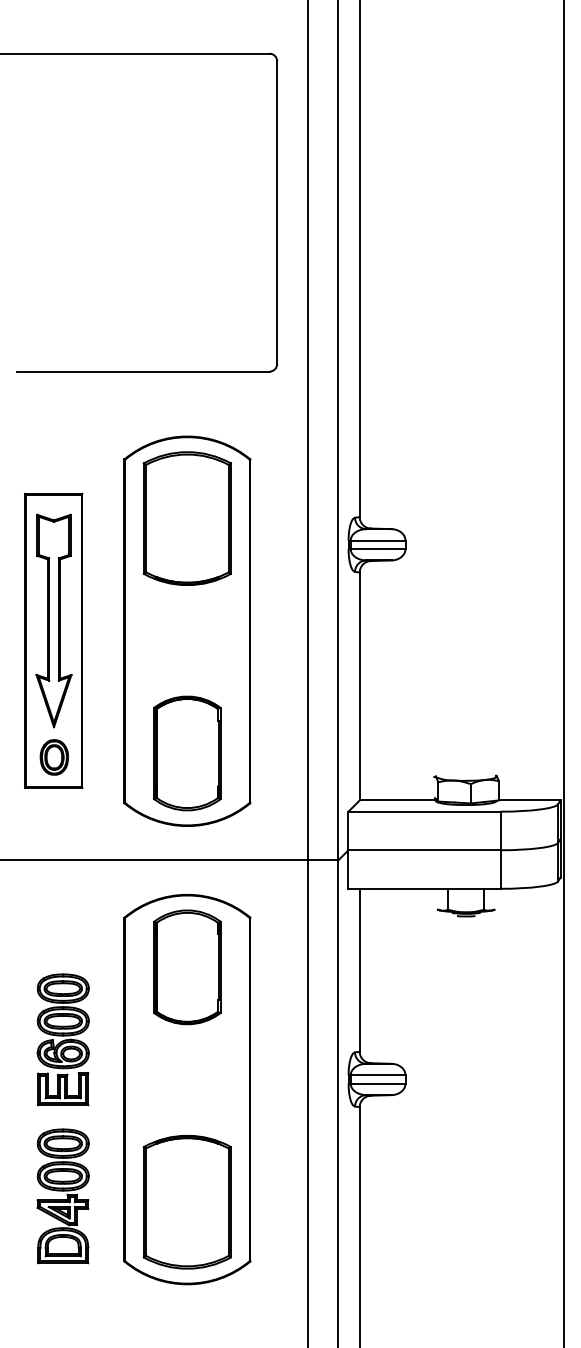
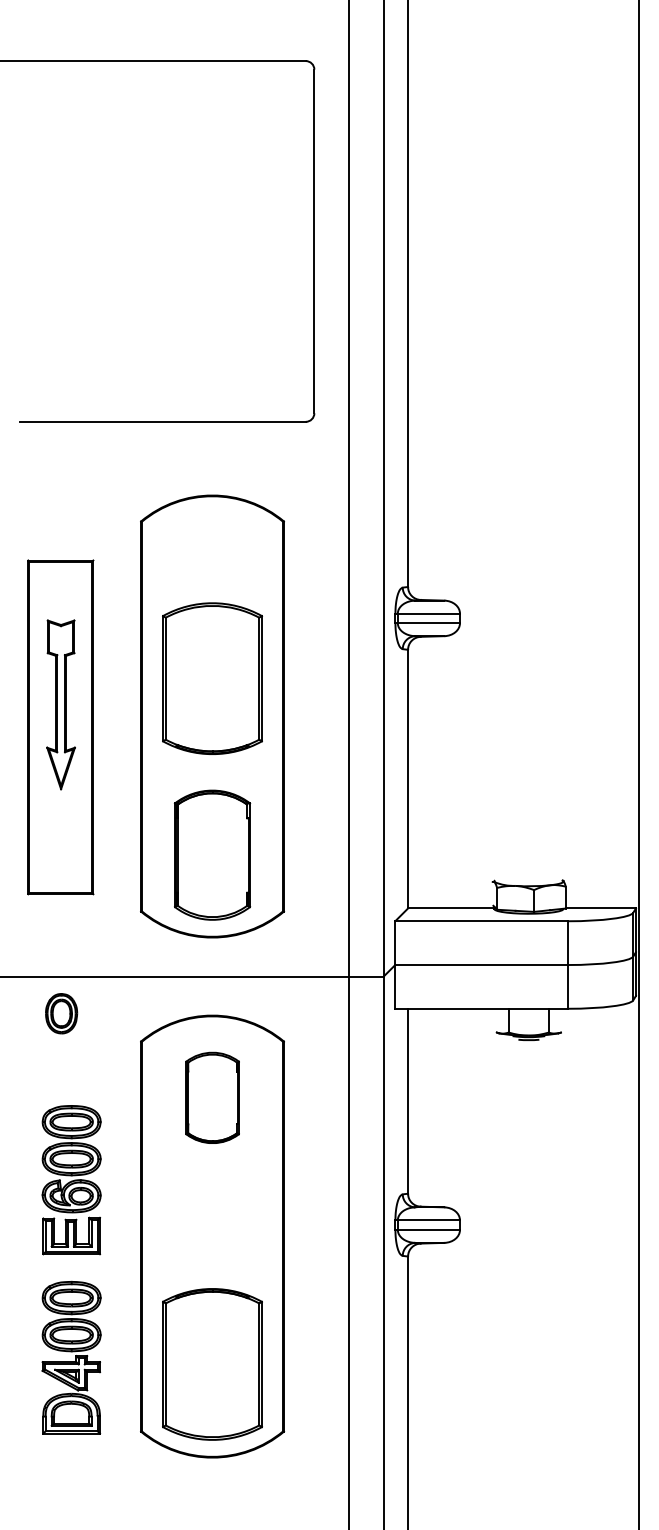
part: (187, 518) -> (212, 678), moved
part: (53, 620) -> (60, 704), size x0.7
part: (54, 757) -> (61, 1013), moved
part: (187, 966) -> (212, 1097), size x0.7

